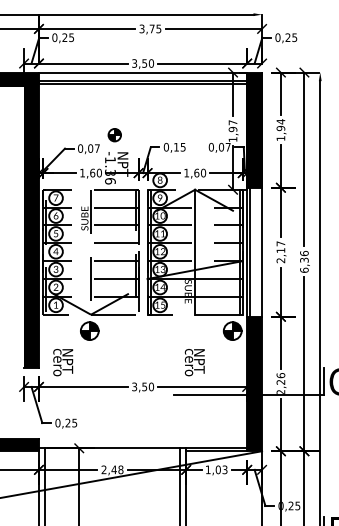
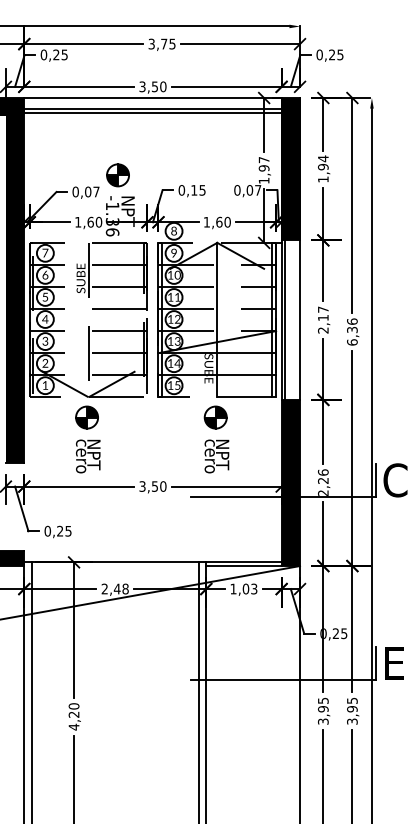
part: (114, 135) -> (117, 175), size x1.43
part: (232, 331) -> (215, 417), moved
text: (63, 362) -> (88, 456), moved

